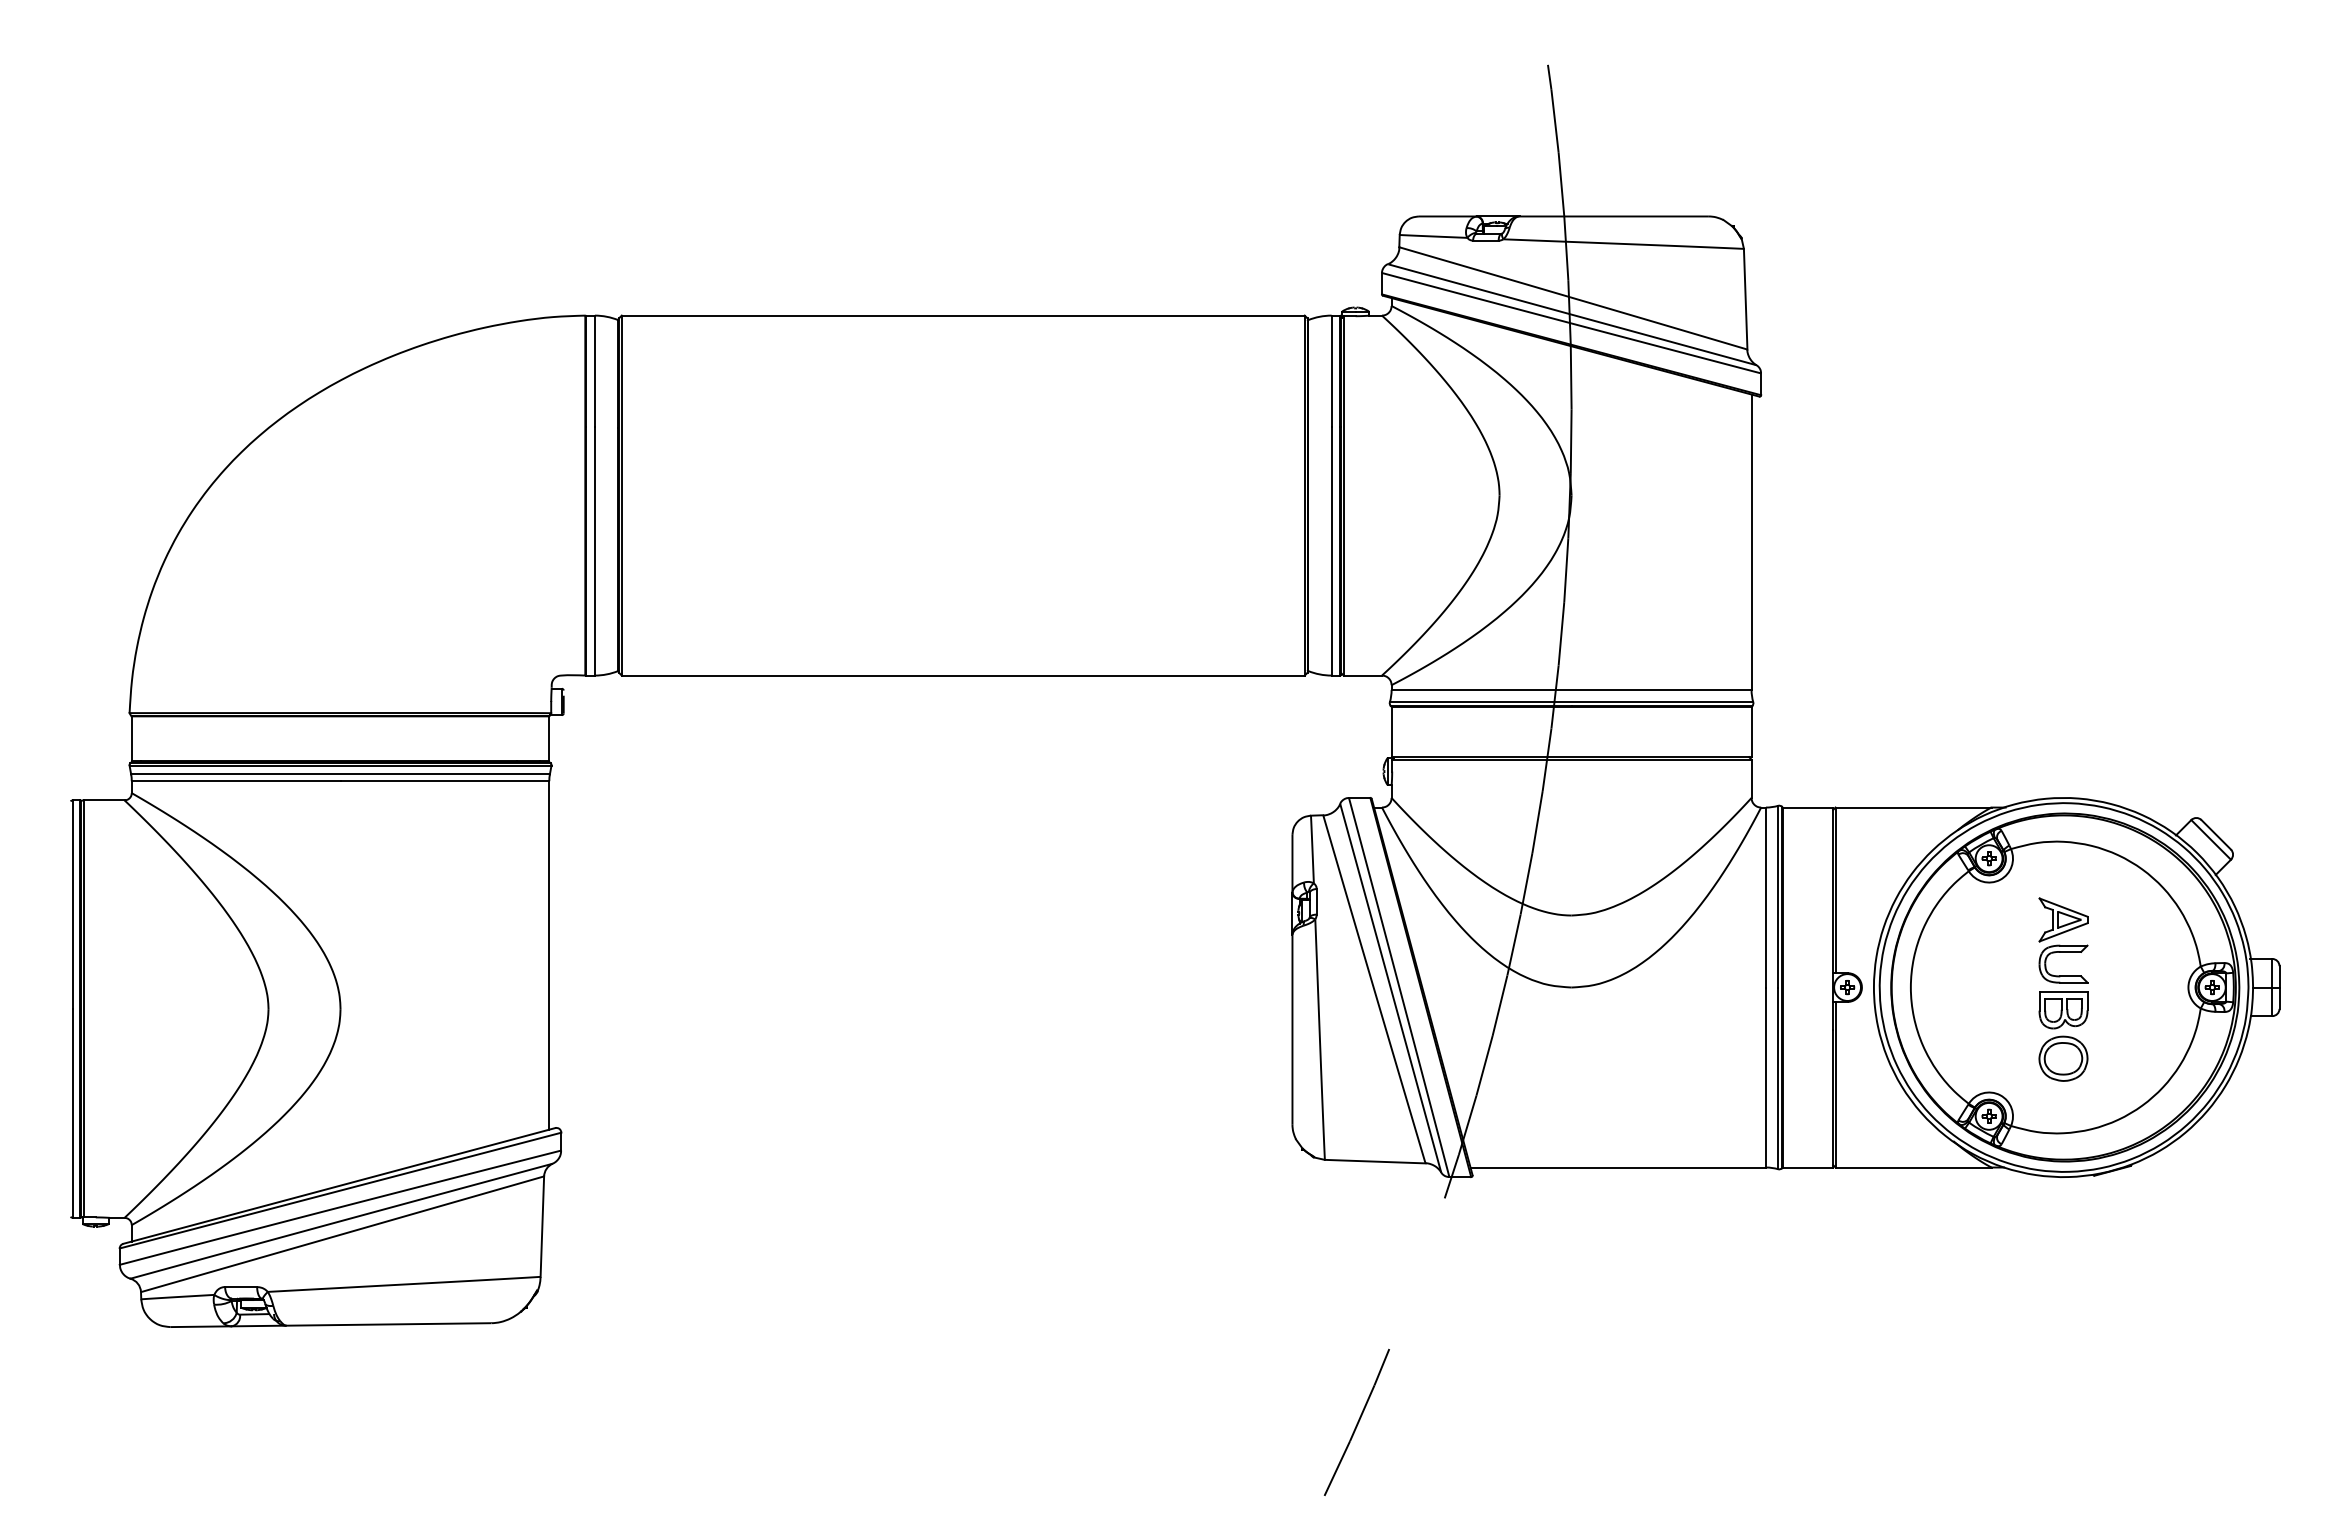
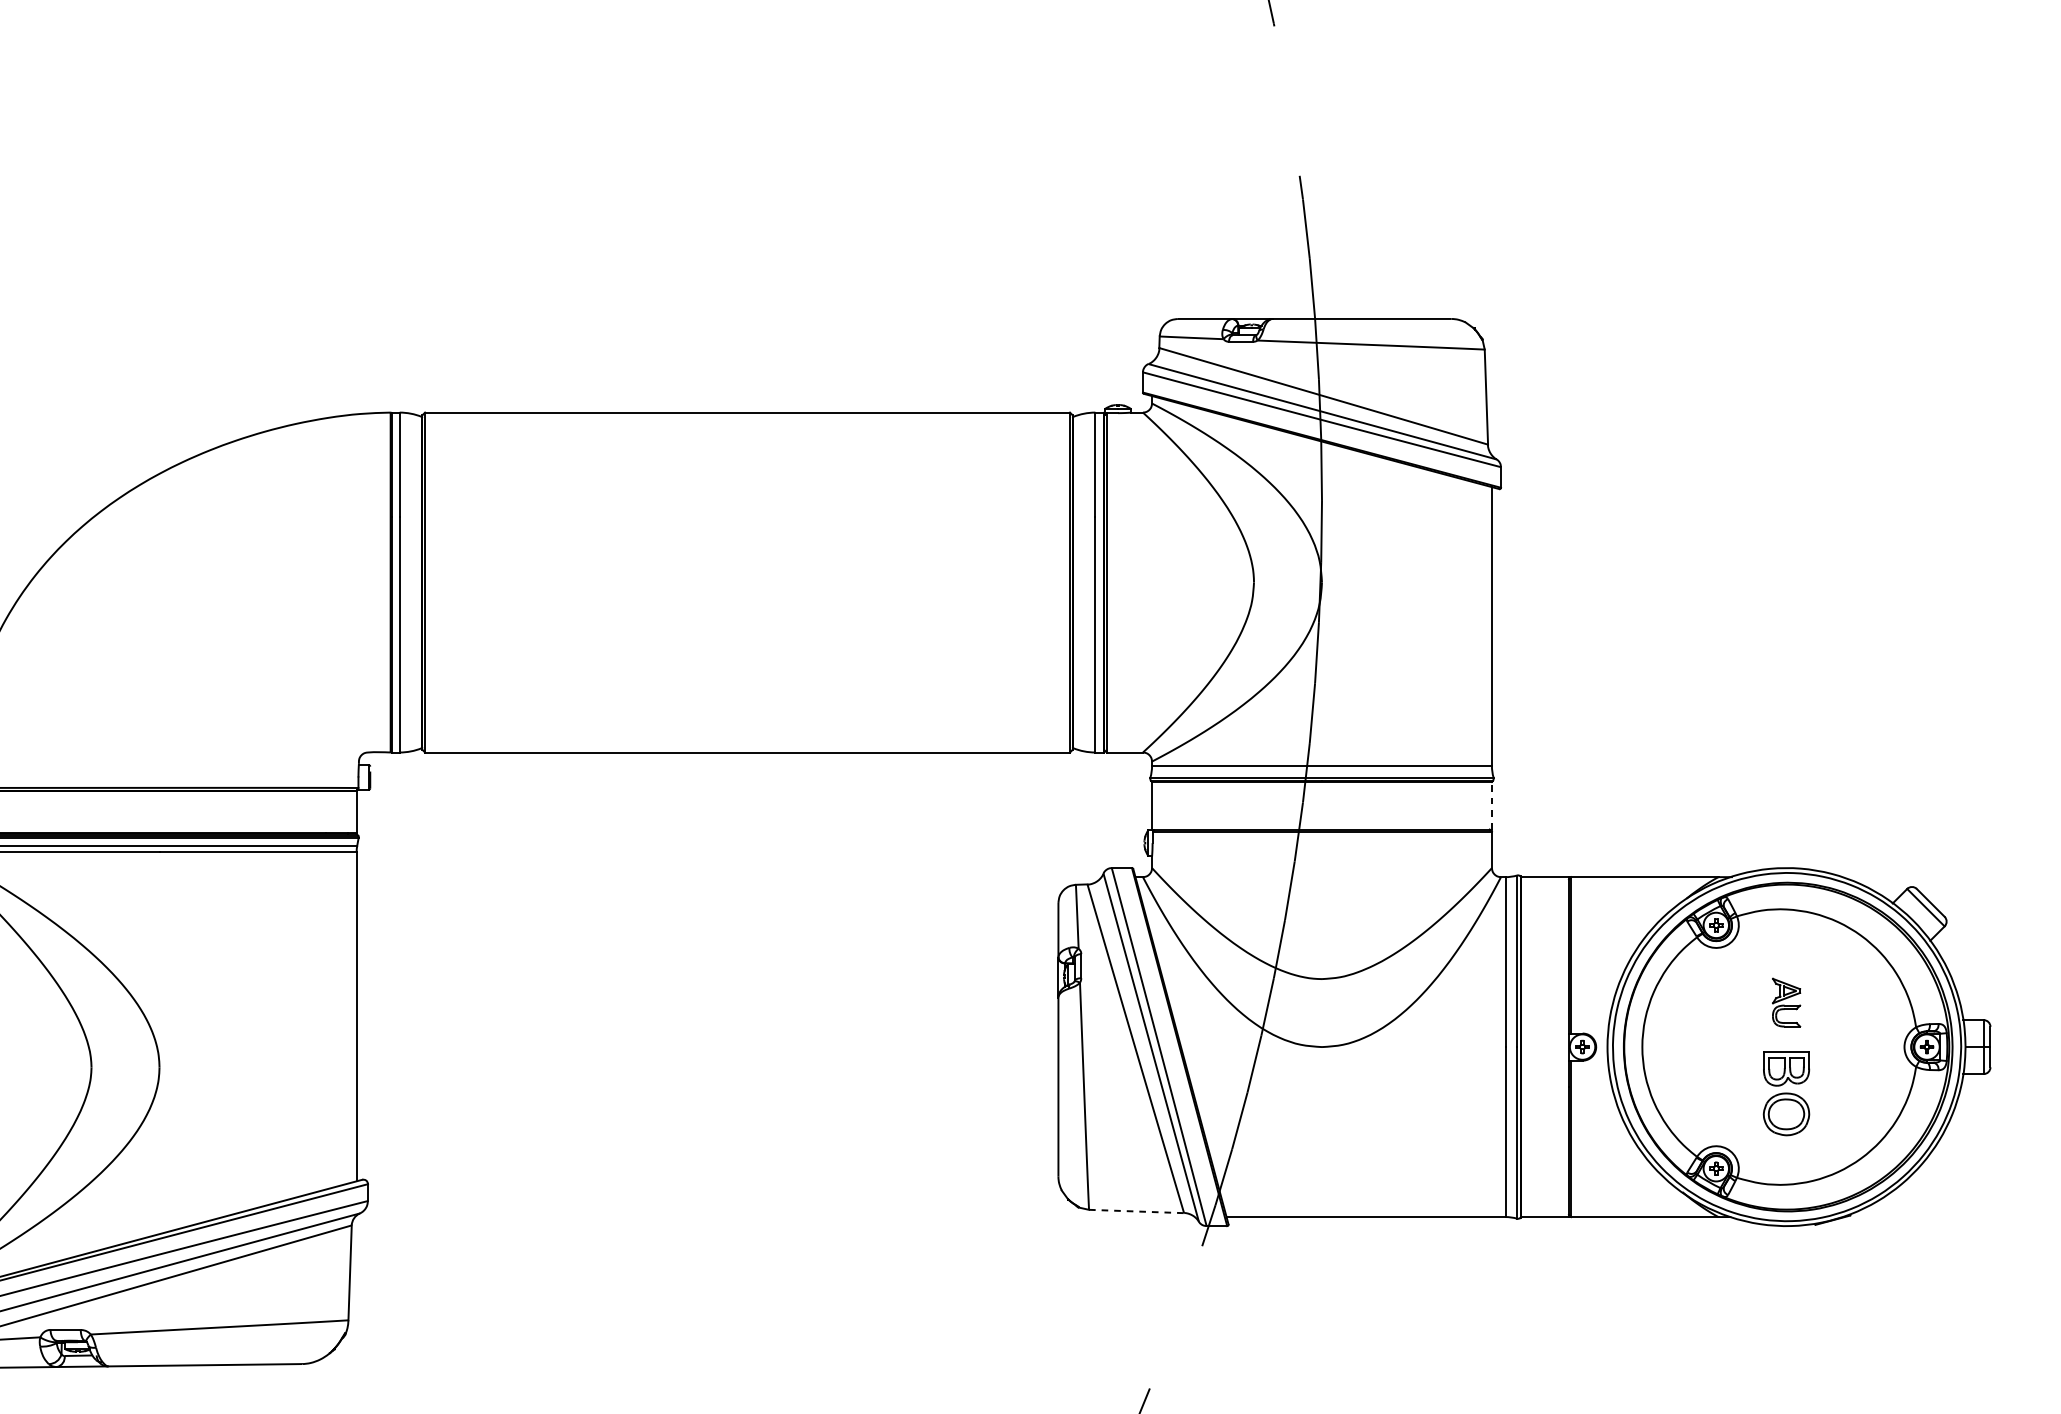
line: (1751, 731) -> (1491, 805), solid -> dashed
part: (2063, 940) -> (1786, 1002), size x0.6
line: (1375, 1161) -> (1136, 1211), solid -> dashed

